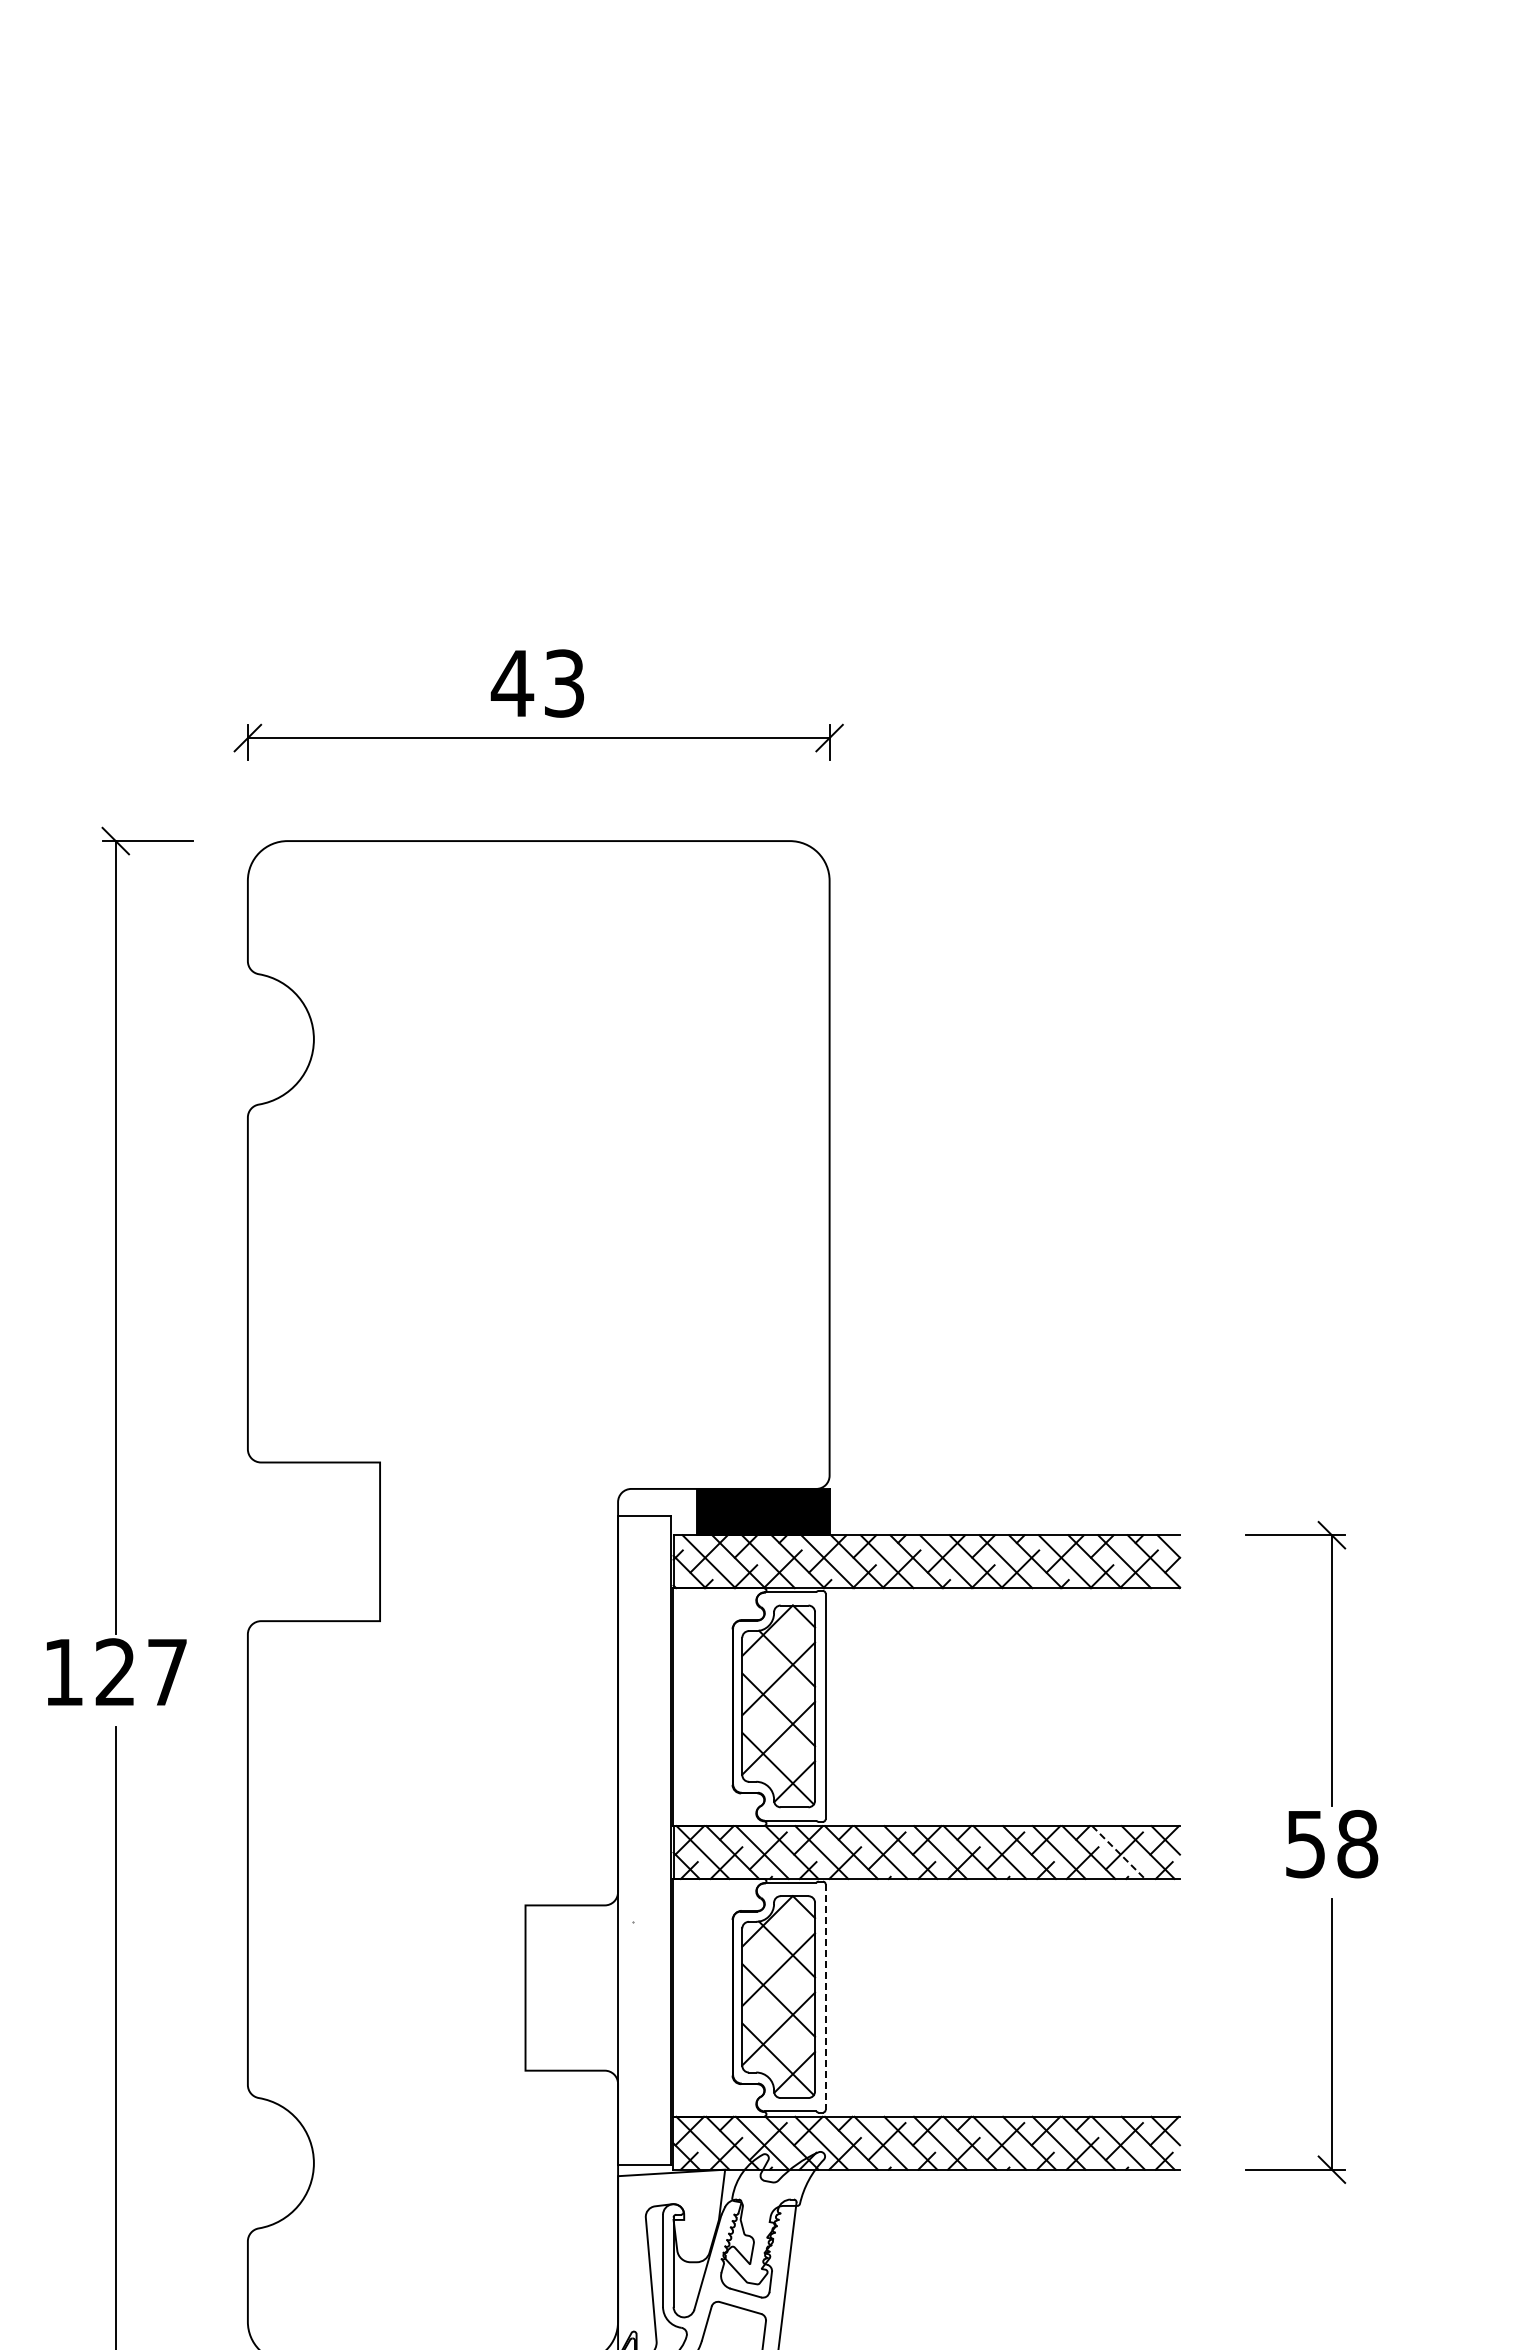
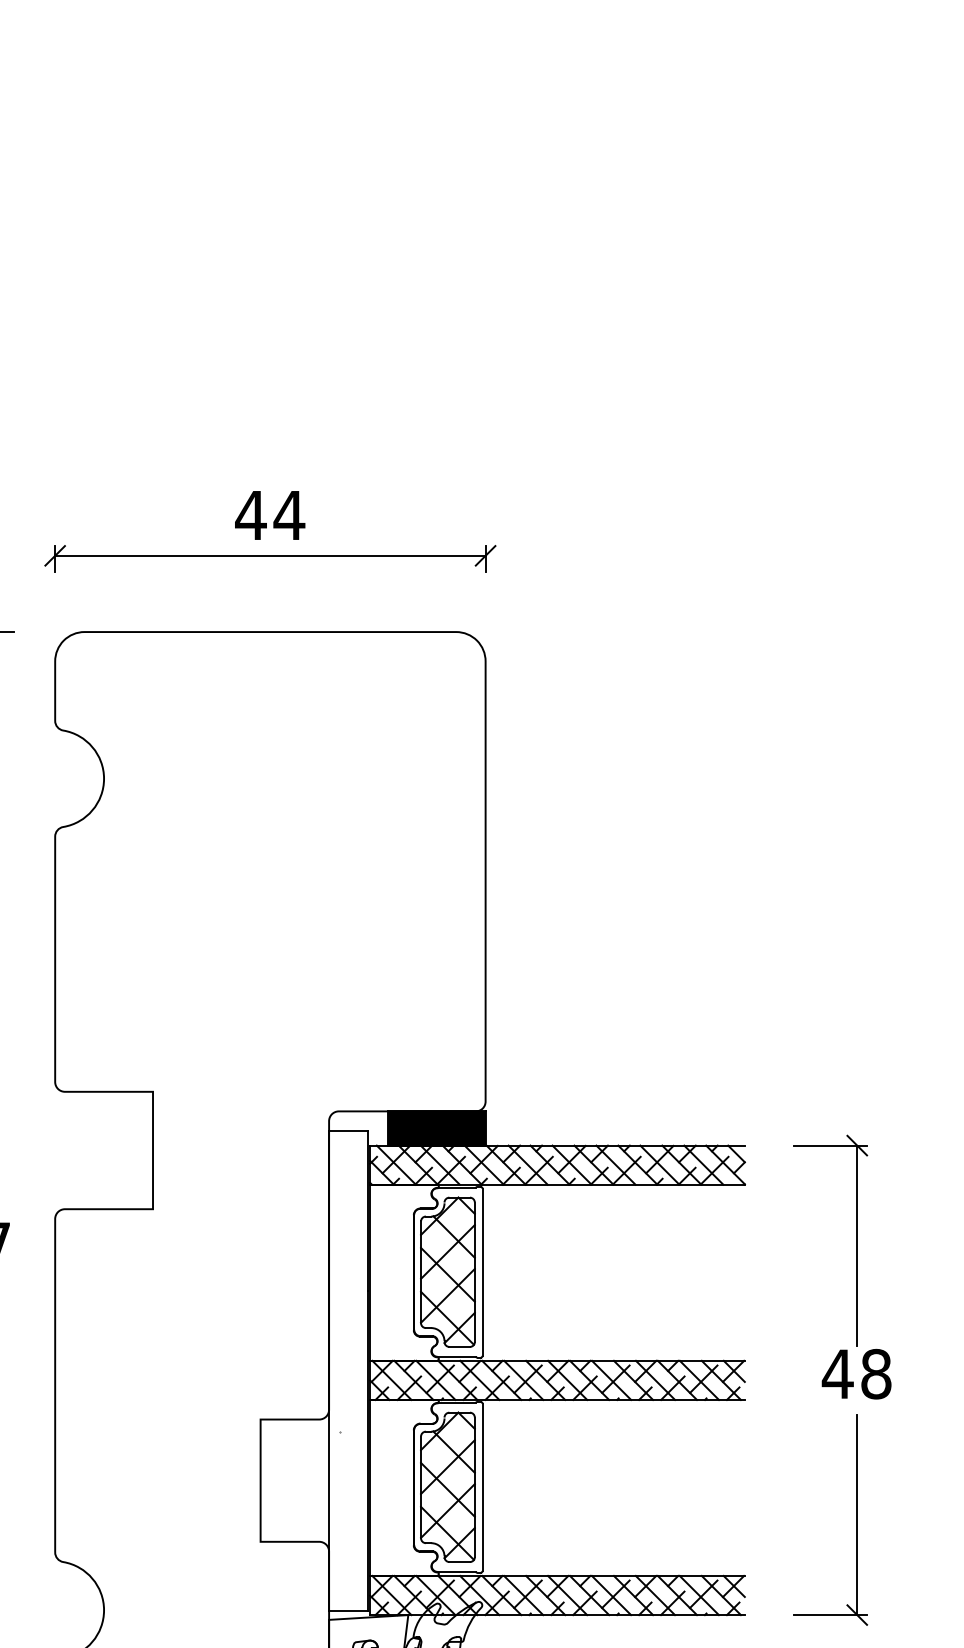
text: (563, 683) -> (288, 515), 43 -> 44
text: (1305, 1844) -> (837, 1374), 58 -> 48
line: (1118, 1852) -> (699, 1380), dashed -> solid
line: (825, 1997) -> (482, 1487), dashed -> solid

